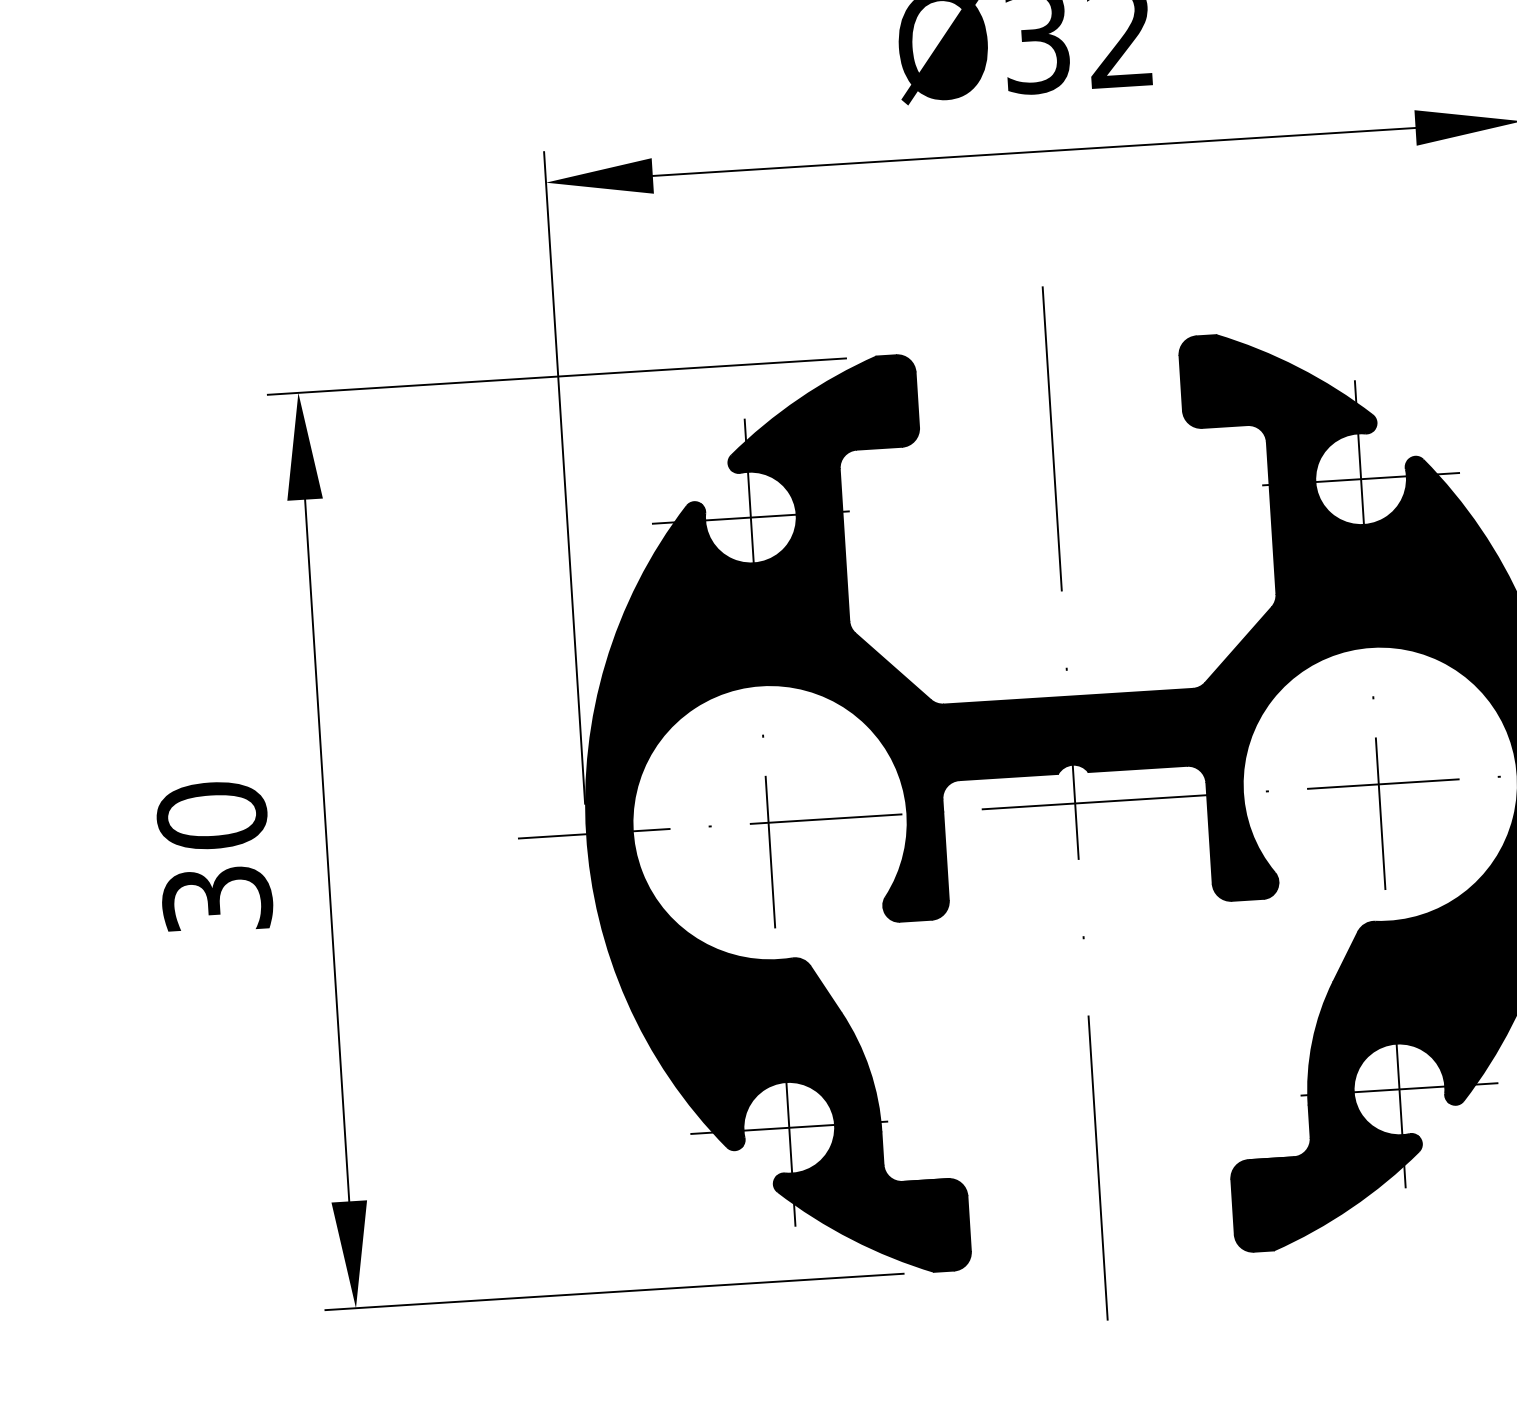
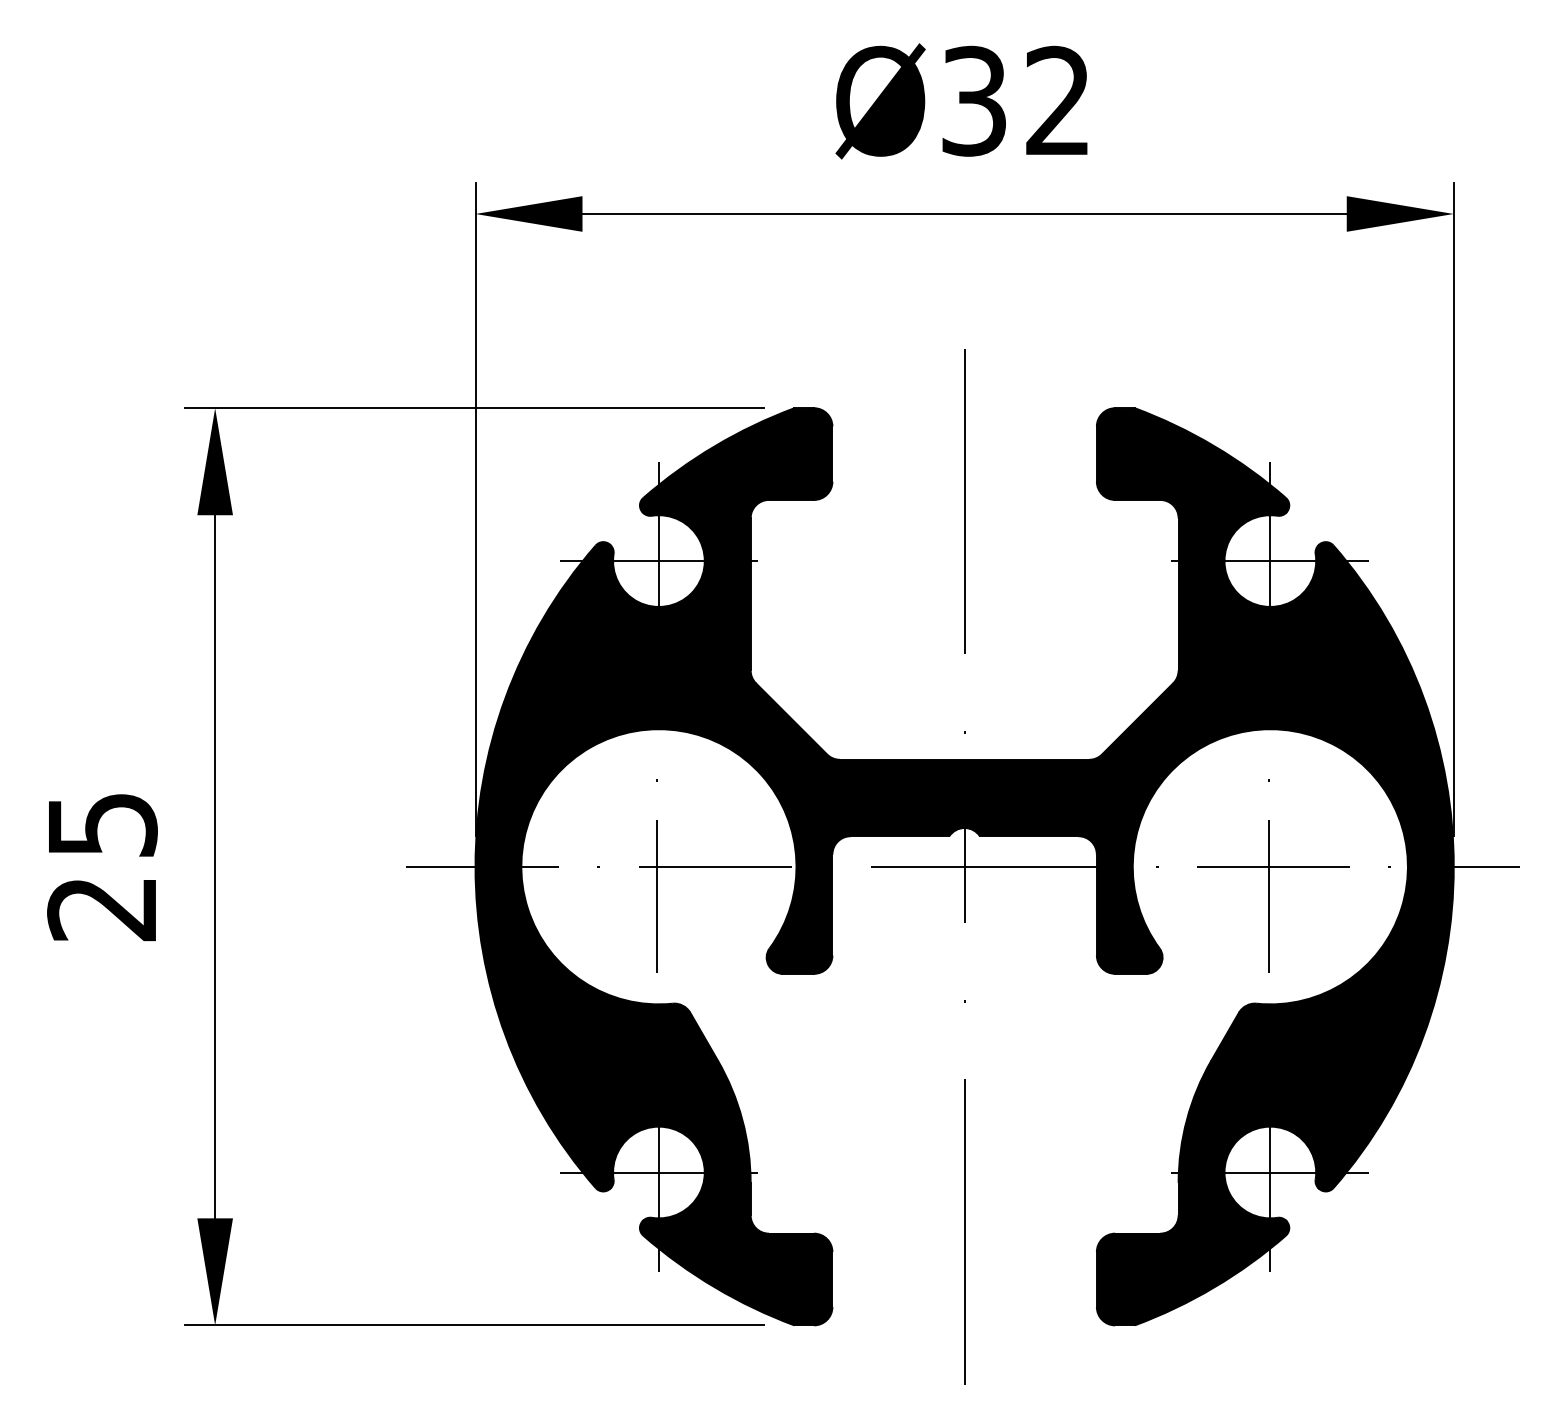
text: (214, 857) -> (102, 866), 30 -> 25

